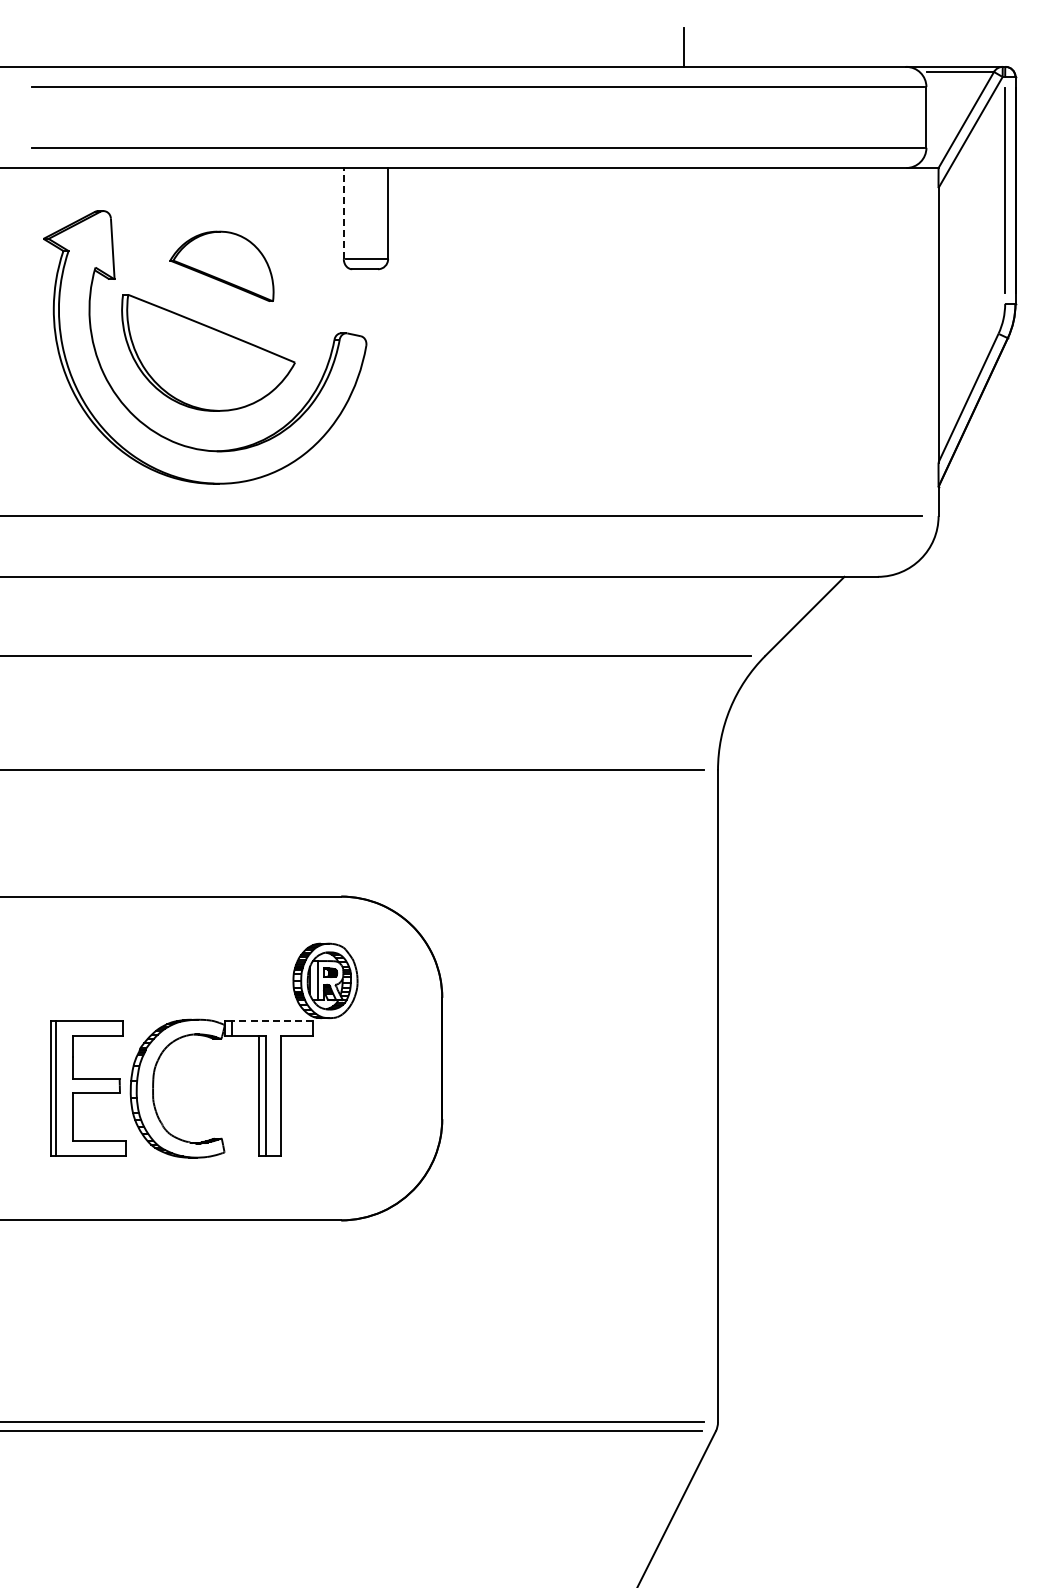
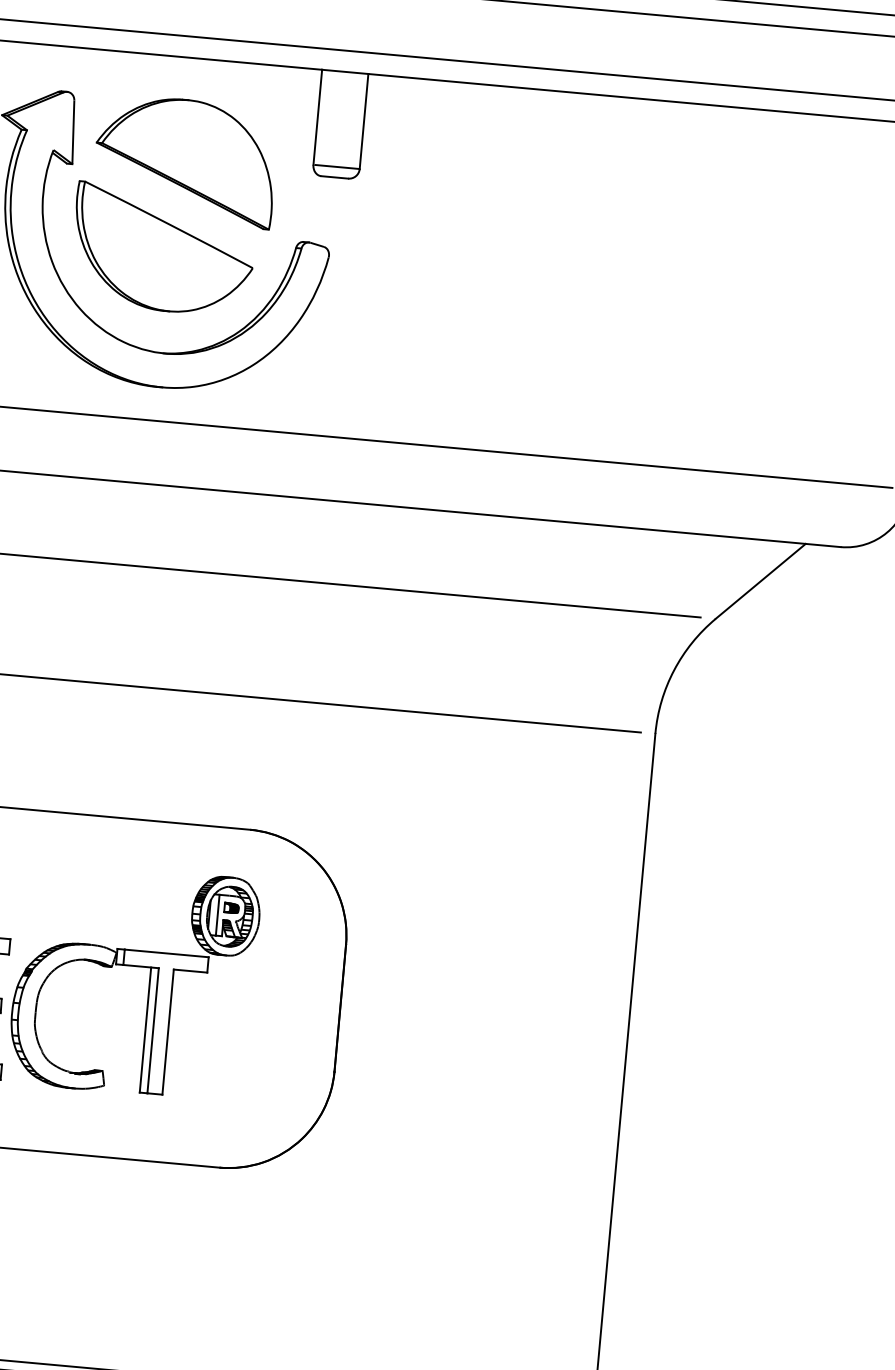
line: (343, 213) -> (317, 117), dashed -> solid
part: (221, 266) -> (185, 160), size x1.67
line: (272, 1021) -> (166, 953), dashed -> solid

